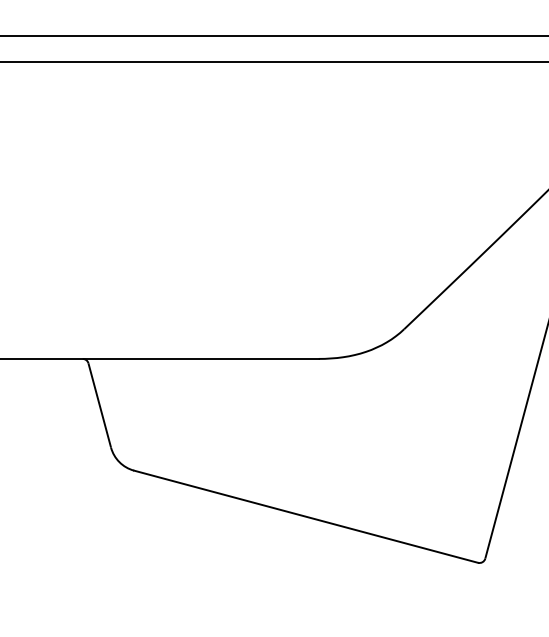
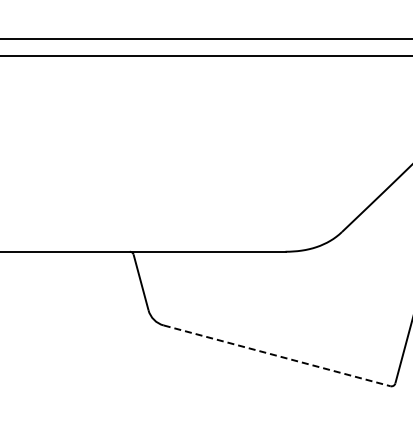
line: (306, 516) -> (277, 355), solid -> dashed

